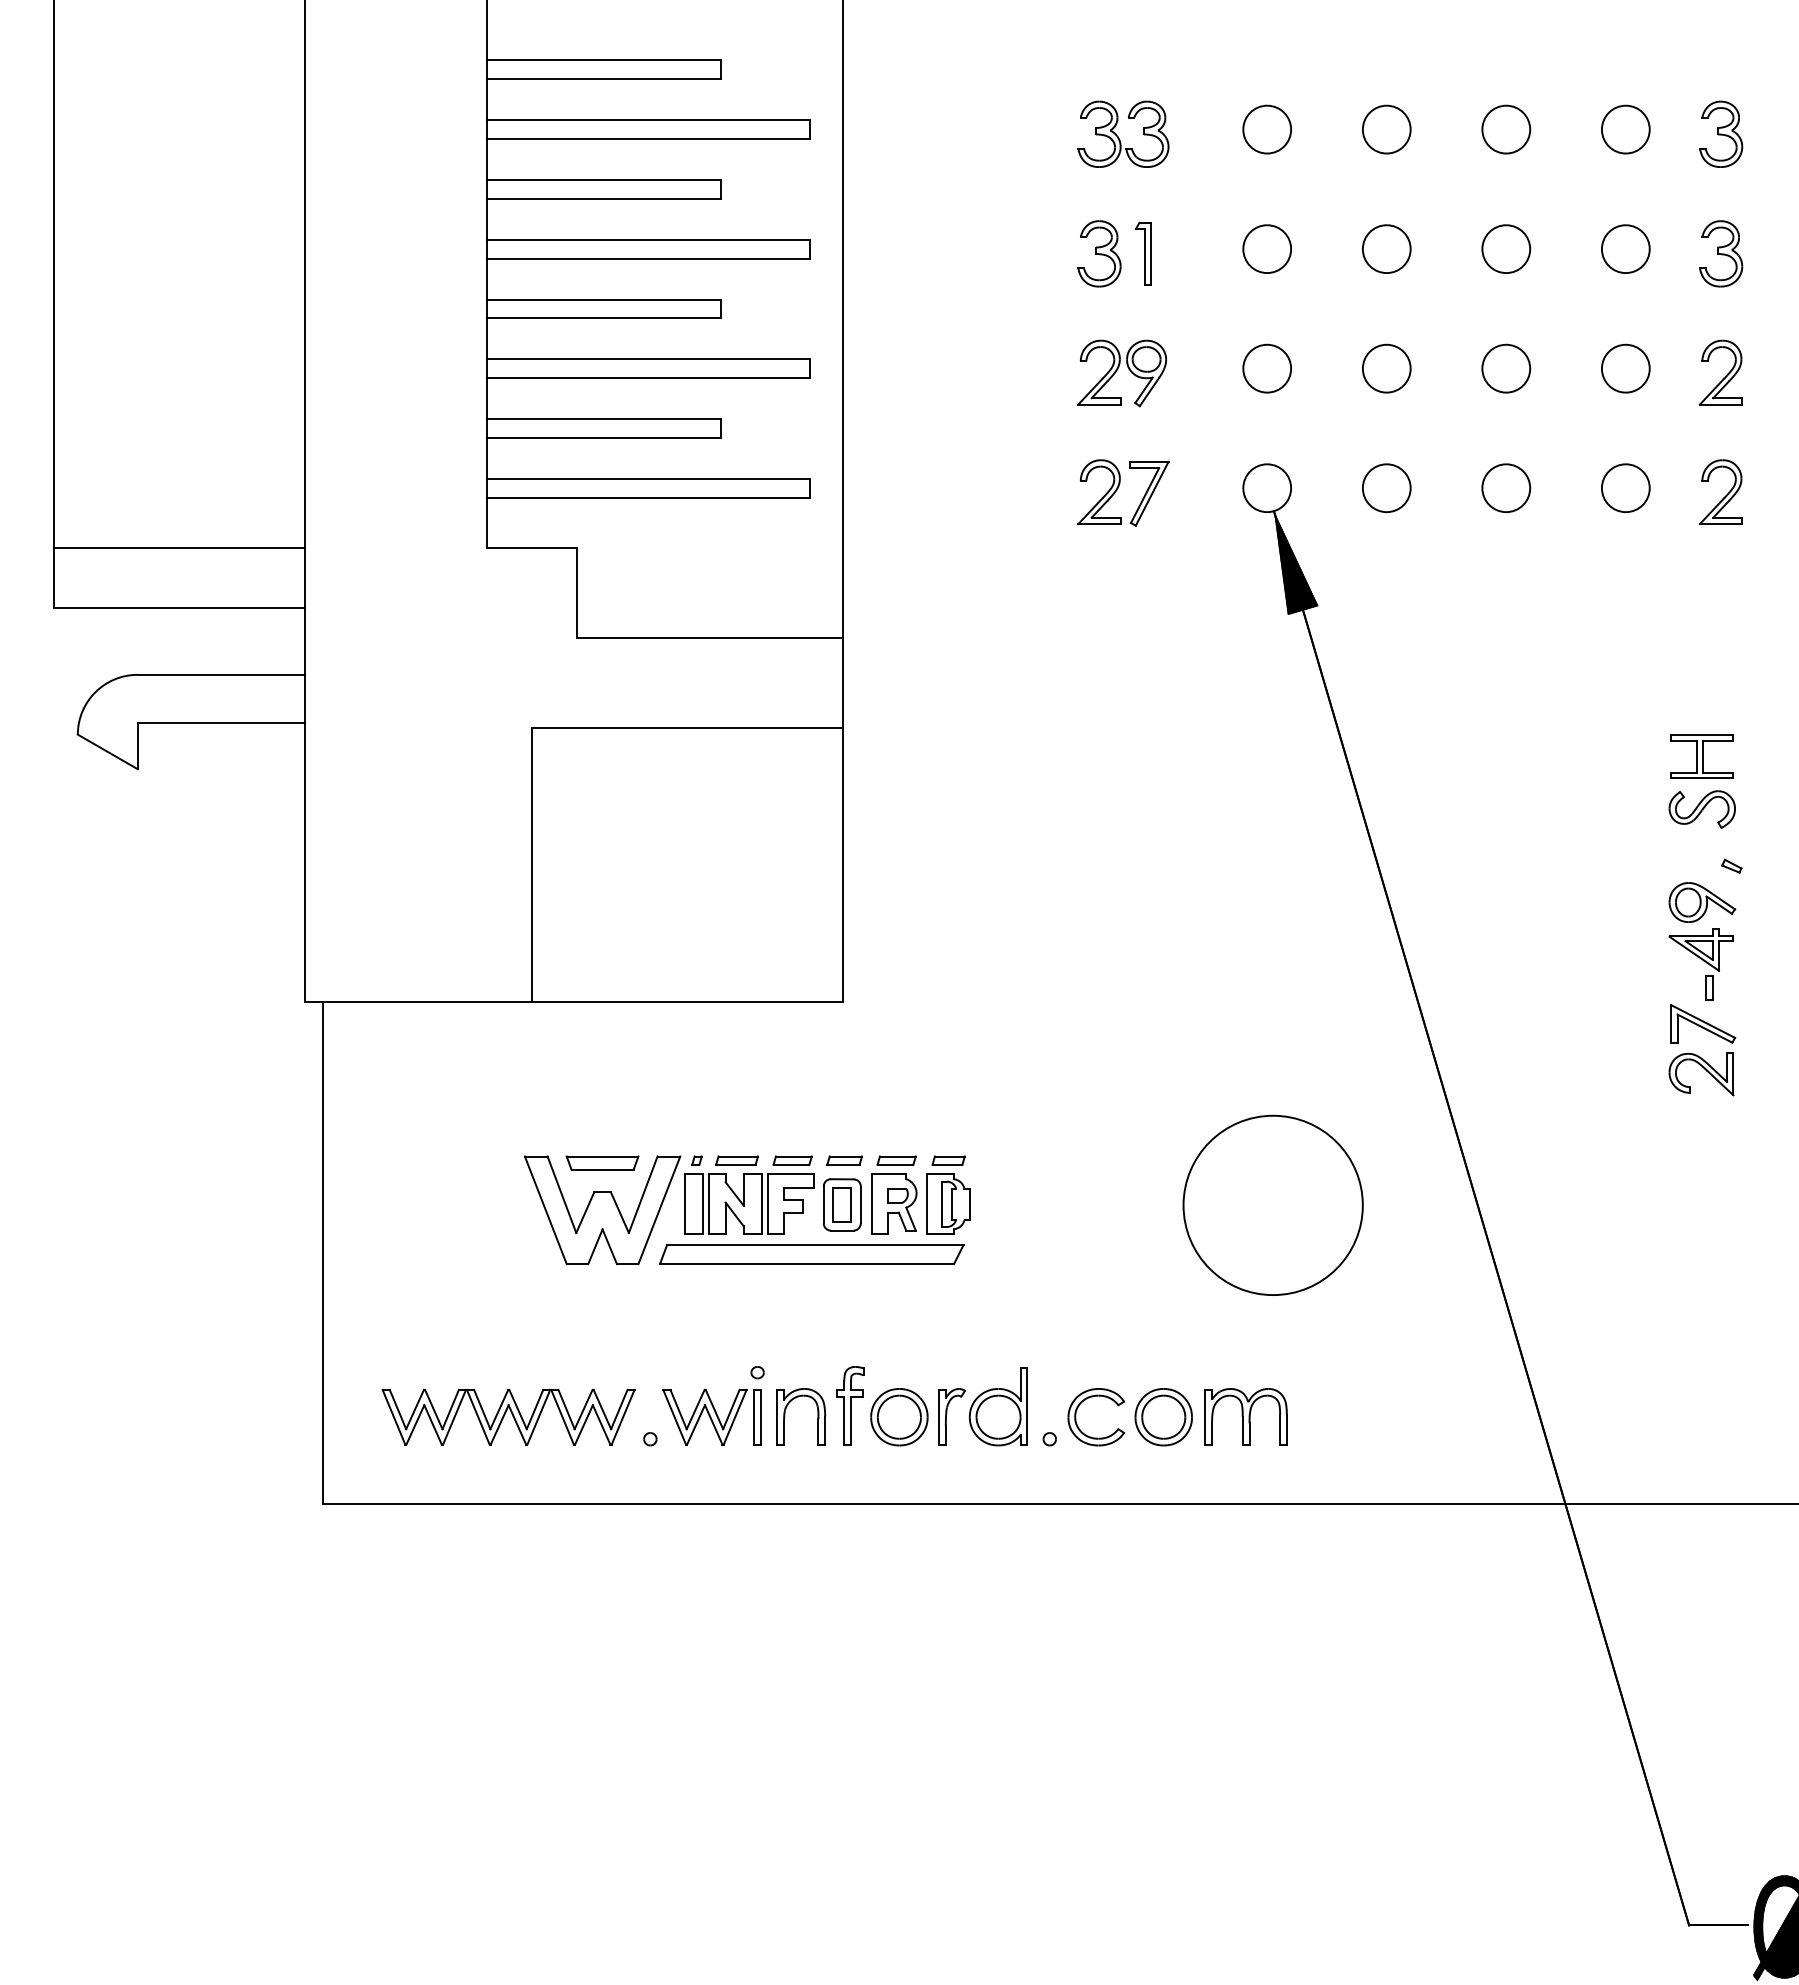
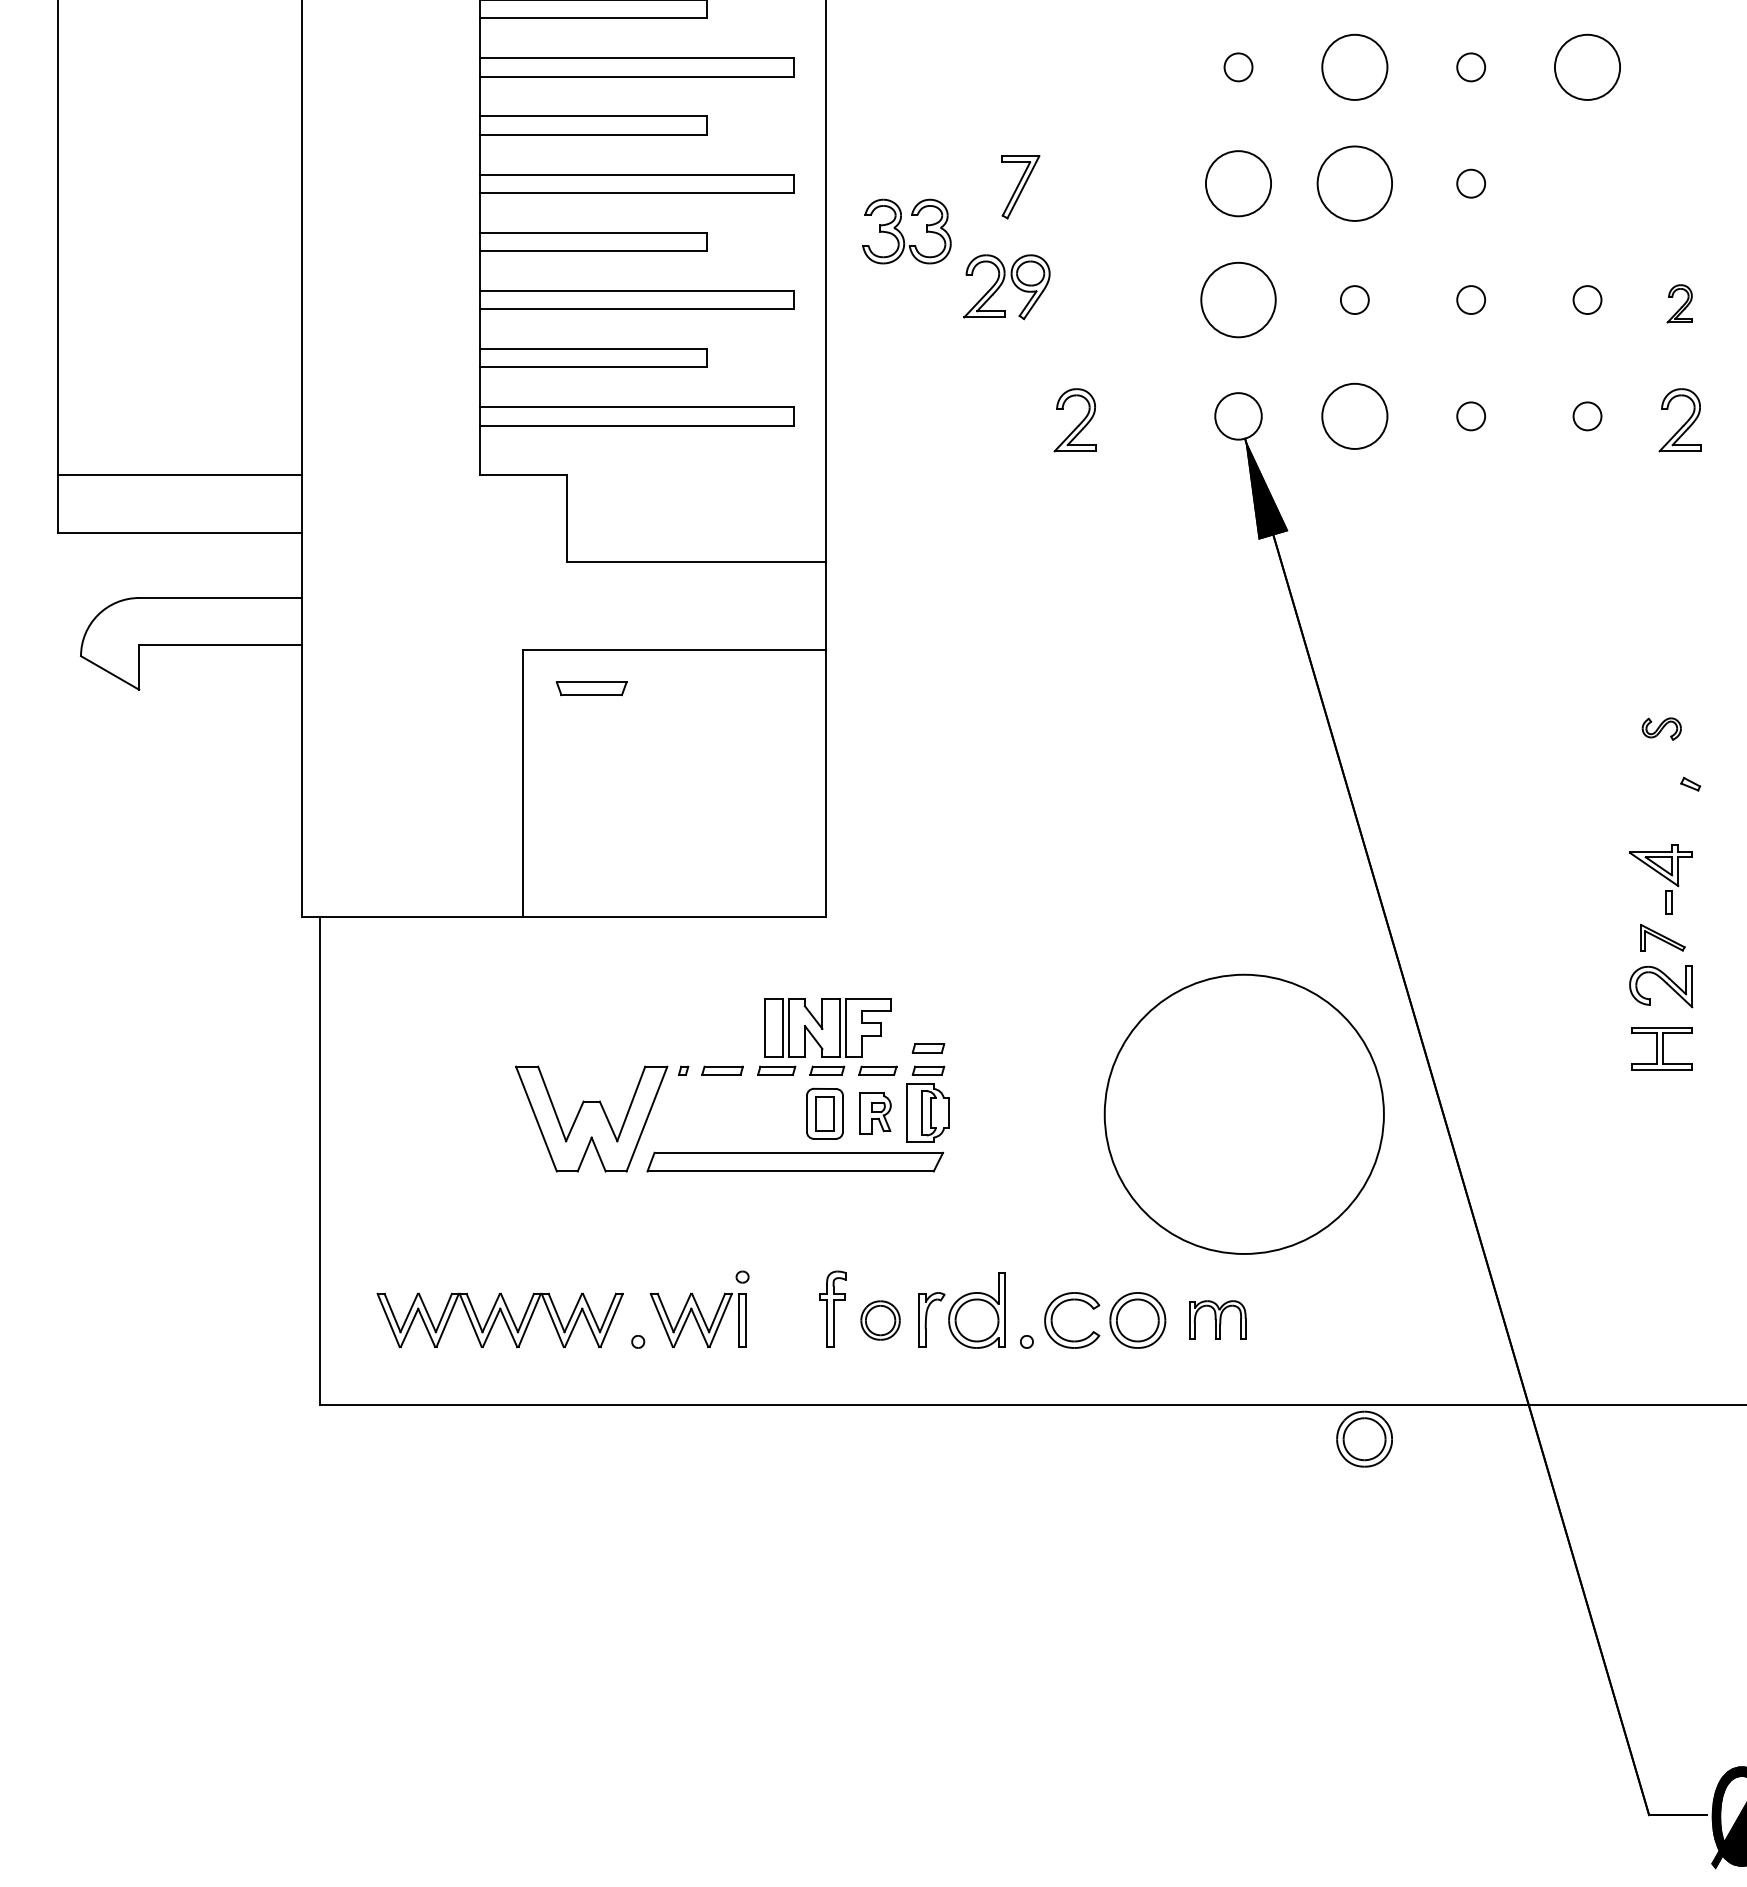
circle: (1267, 129) -> (1238, 67), size x0.6
circle: (1386, 129) -> (1354, 67), size x1.4
circle: (1506, 129) -> (1471, 67), size x0.6
circle: (1625, 129) -> (1587, 67), size x1.4
part: (1123, 133) -> (906, 230), moved
part: (1721, 133) -> (1680, 71), removed
circle: (1625, 248) -> (1587, 183), removed
circle: (1267, 249) -> (1238, 184), size x1.4
circle: (1386, 249) -> (1354, 184), size x1.6
circle: (1506, 249) -> (1471, 184), size x0.6
part: (1099, 253) -> (1075, 187), removed
part: (1142, 253) -> (1117, 187), removed
part: (1721, 253) -> (1680, 187), removed
circle: (1267, 368) -> (1238, 299), size x1.6
circle: (1386, 368) -> (1354, 299), size x0.6
circle: (1506, 368) -> (1471, 299), size x0.6
circle: (1625, 368) -> (1587, 299), size x0.6
part: (1720, 372) -> (1679, 303), size x0.6
part: (1121, 373) -> (1006, 287), moved
circle: (1386, 488) -> (1354, 416), size x1.4
circle: (1506, 488) -> (1471, 416), size x0.6
circle: (1625, 488) -> (1587, 416), size x0.6
part: (1149, 493) -> (1020, 186), moved
part: (1701, 756) -> (1661, 1048), moved
part: (1701, 809) -> (1661, 729), size x0.6
part: (1702, 902) -> (1662, 819), removed
part: (1703, 1023) -> (1663, 937), size x0.7
part: (948, 1137) -> (928, 1048), added
part: (602, 1162) -> (591, 688), moved
part: (749, 1203) -> (828, 1026), moved
part: (894, 1203) -> (875, 1112), size x0.7
circle: (1272, 1205) -> (1243, 1114), size x1.6
part: (785, 1416) -> (769, 1319), removed
part: (1245, 1416) -> (1217, 1319), size x0.7
part: (899, 1417) -> (880, 1320), size x0.7
part: (1396, 1539) -> (1364, 1439), added

